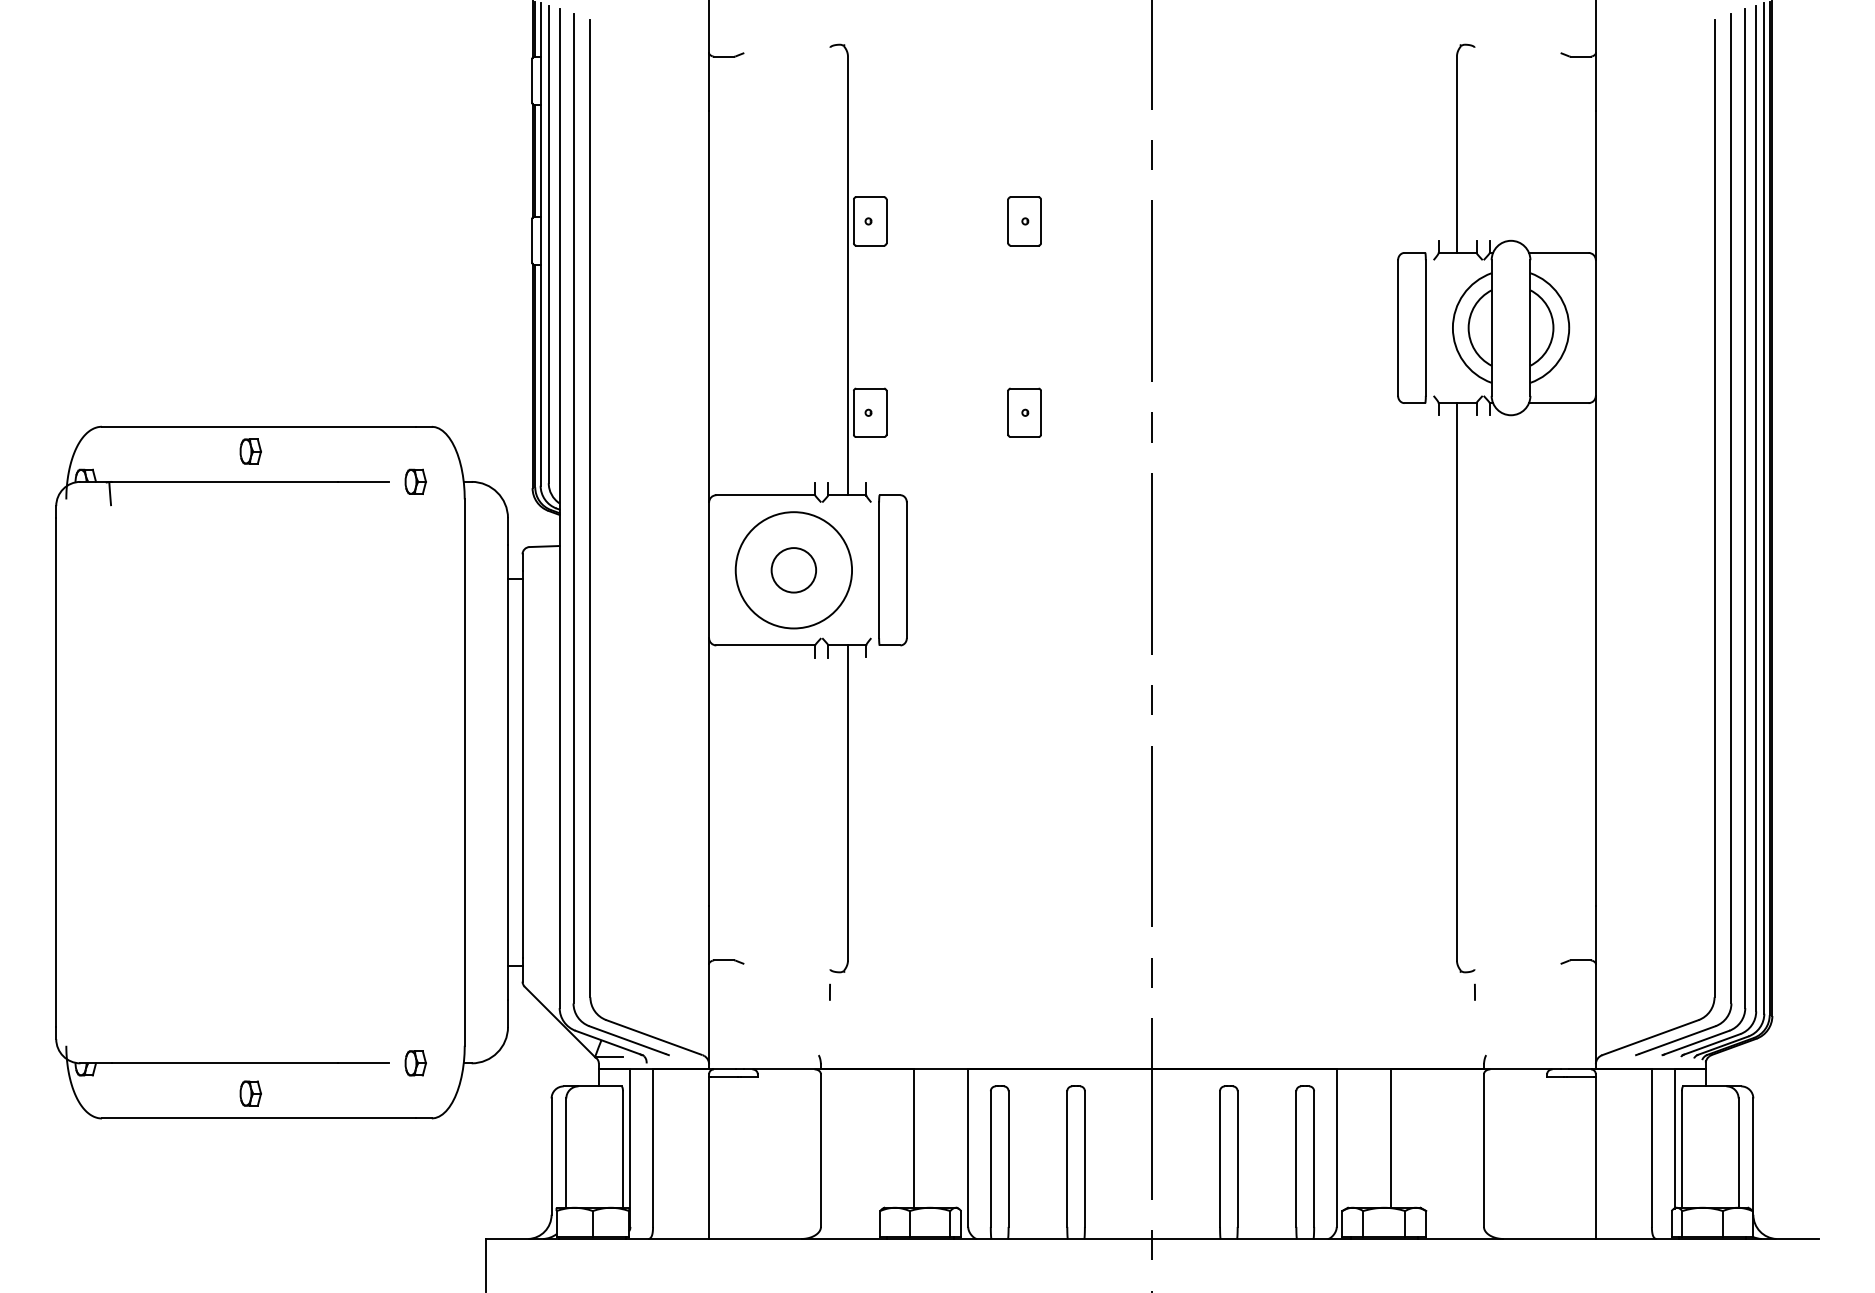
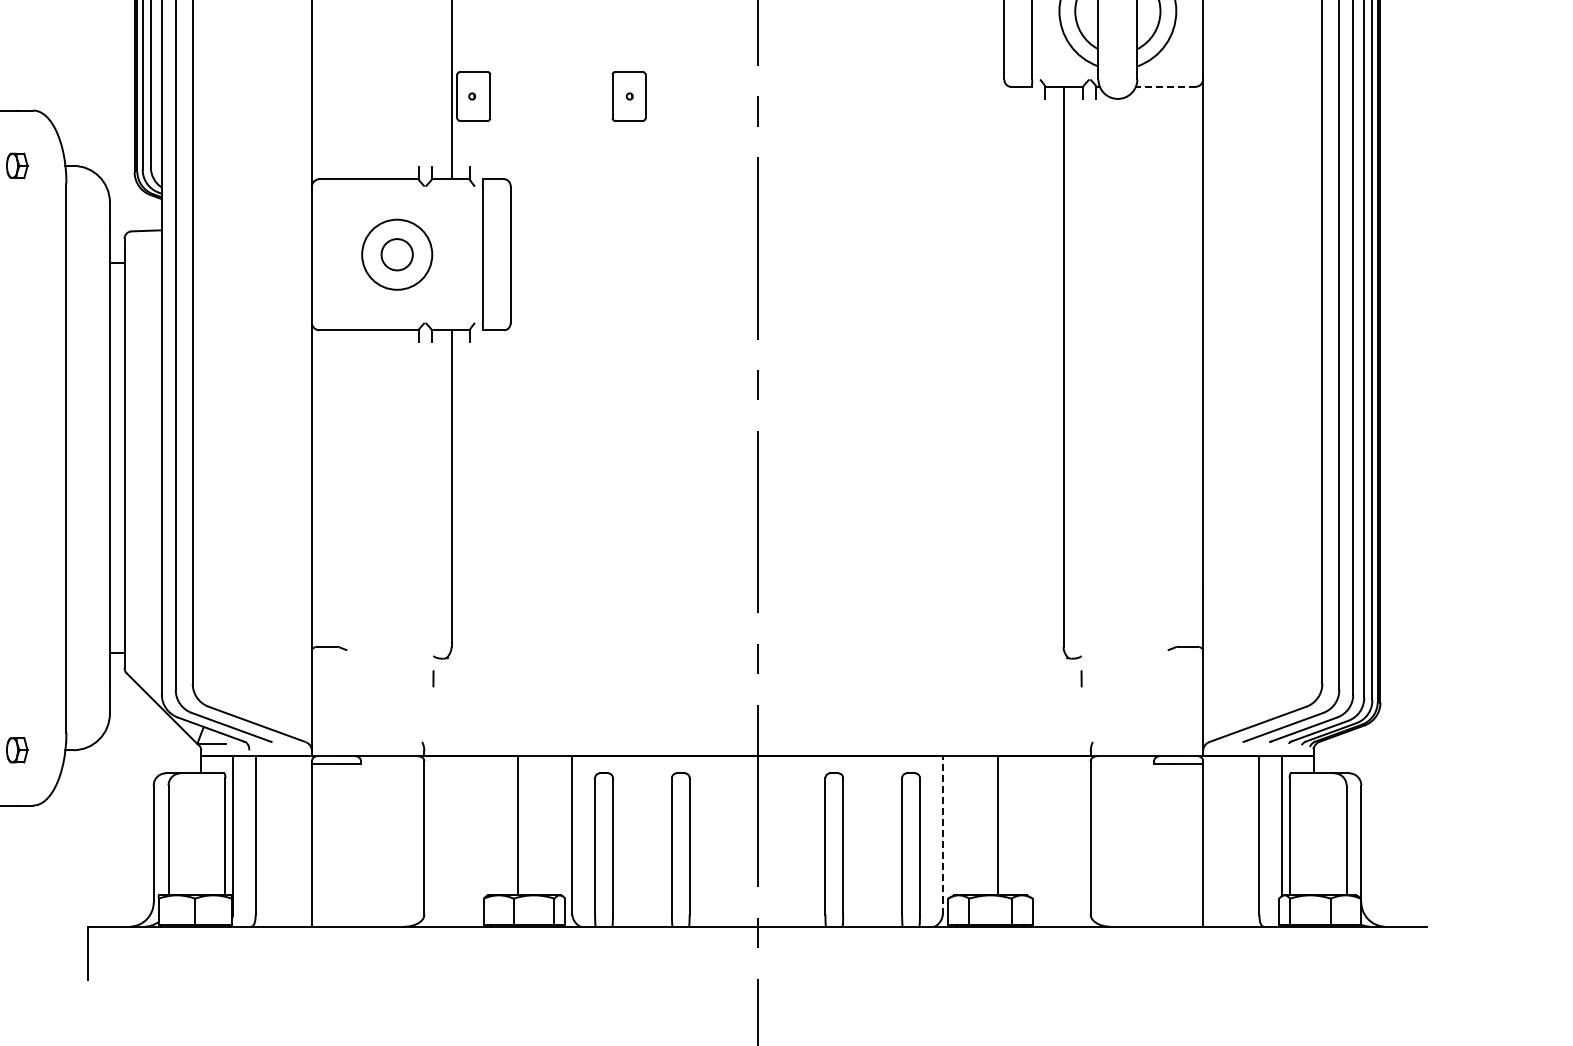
line: (1558, 403) -> (1165, 87), solid -> dashed
circle: (793, 570) -> (396, 254), size x0.6
circle: (793, 570) -> (396, 254), size x0.7
line: (1336, 1148) -> (942, 835), solid -> dashed

